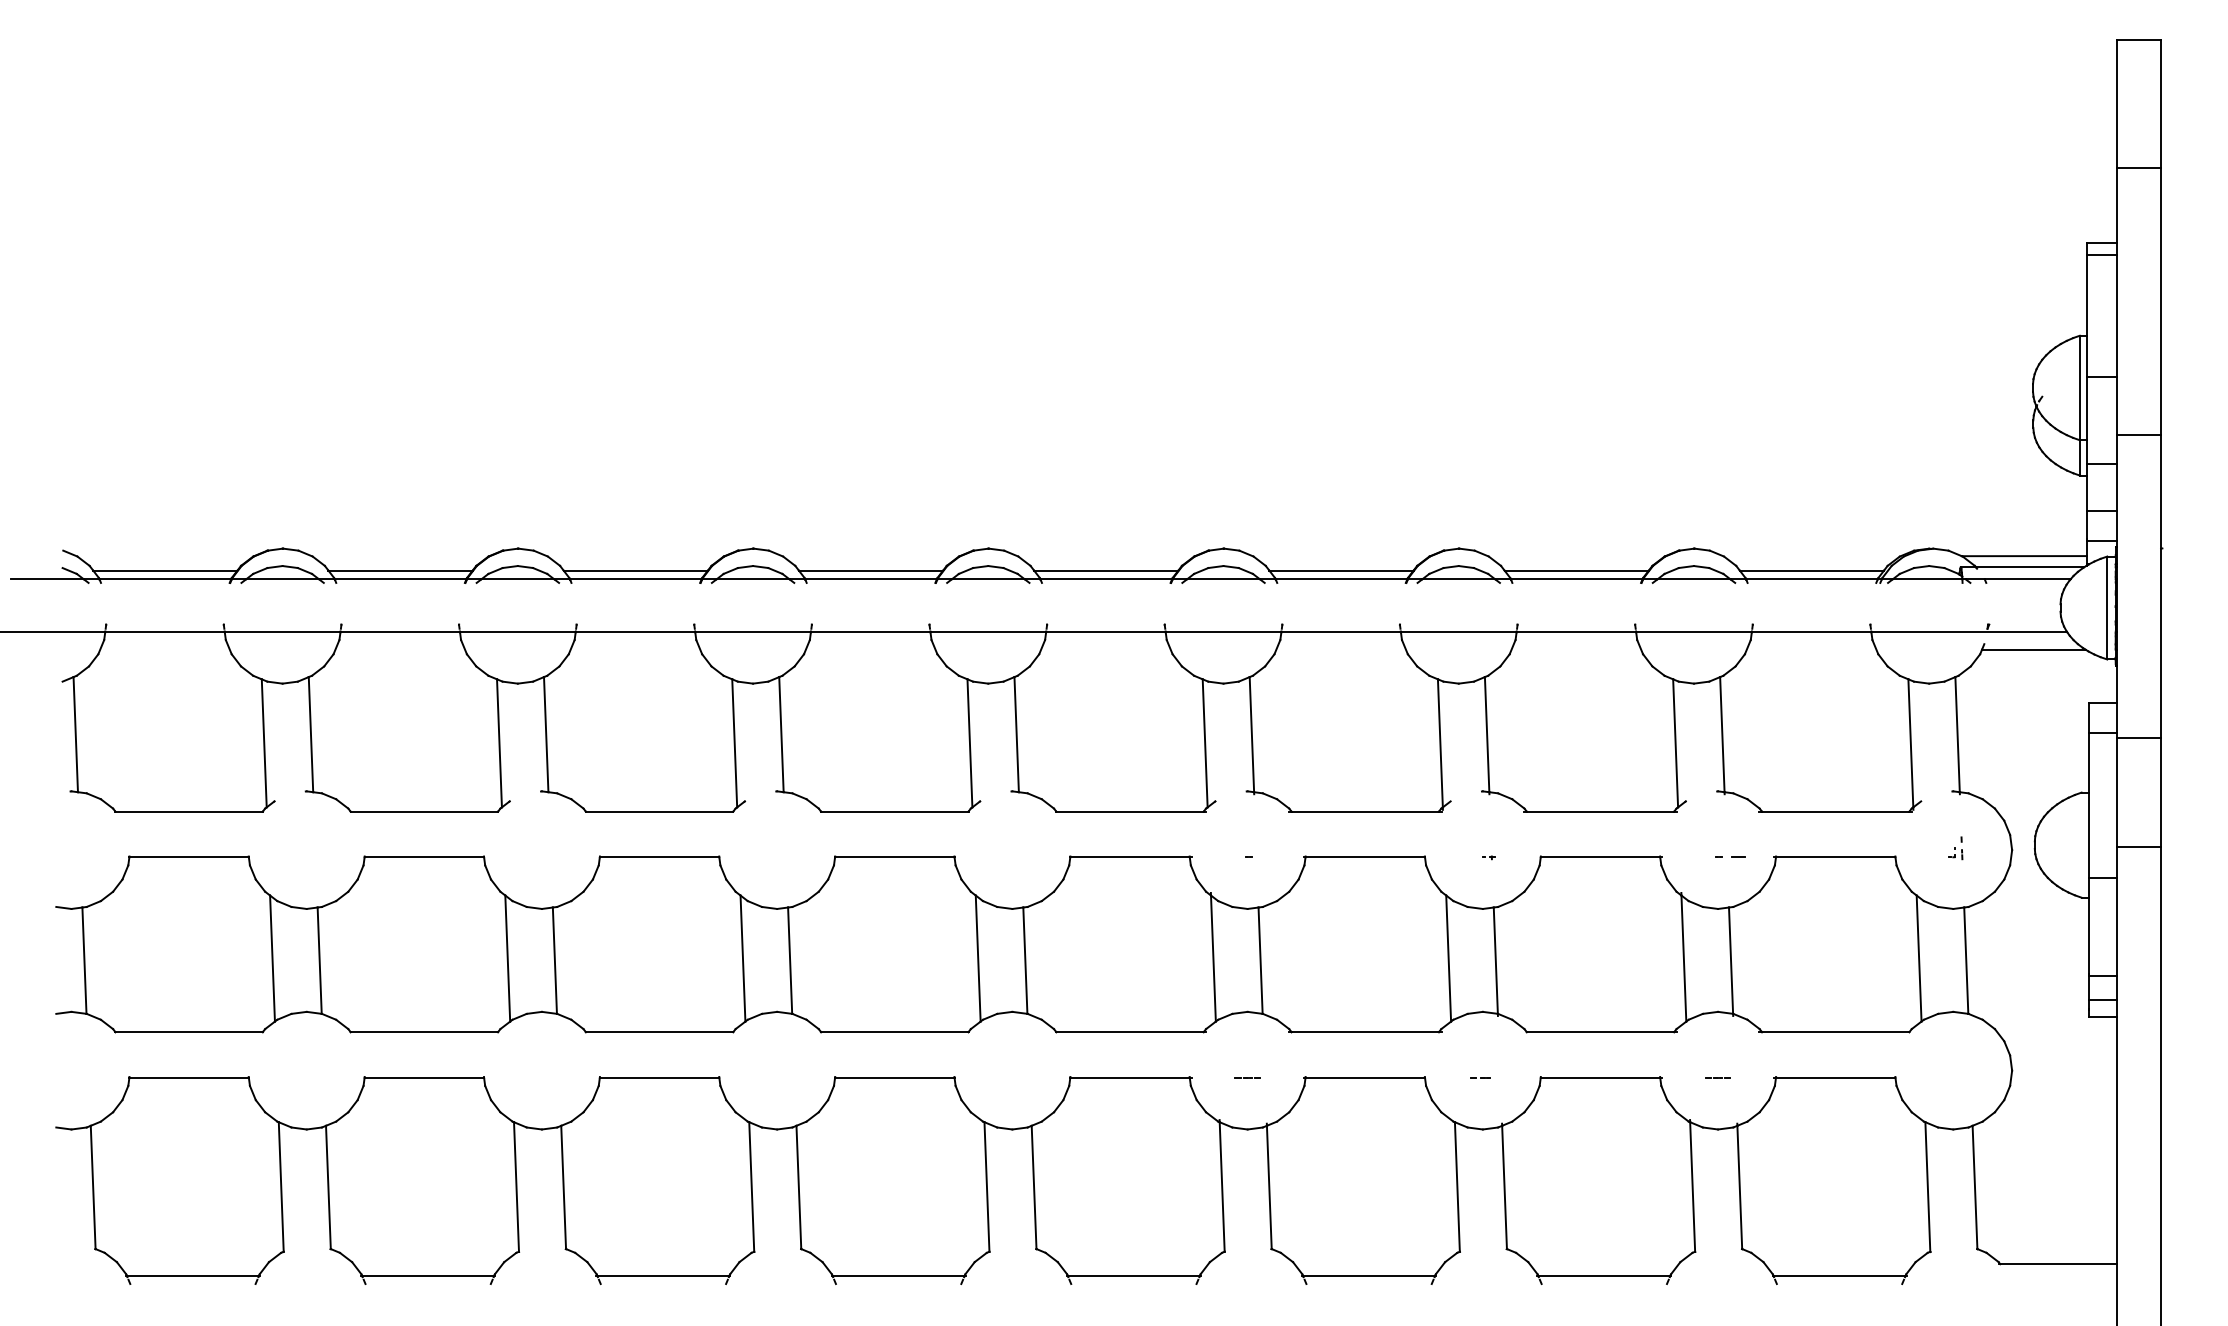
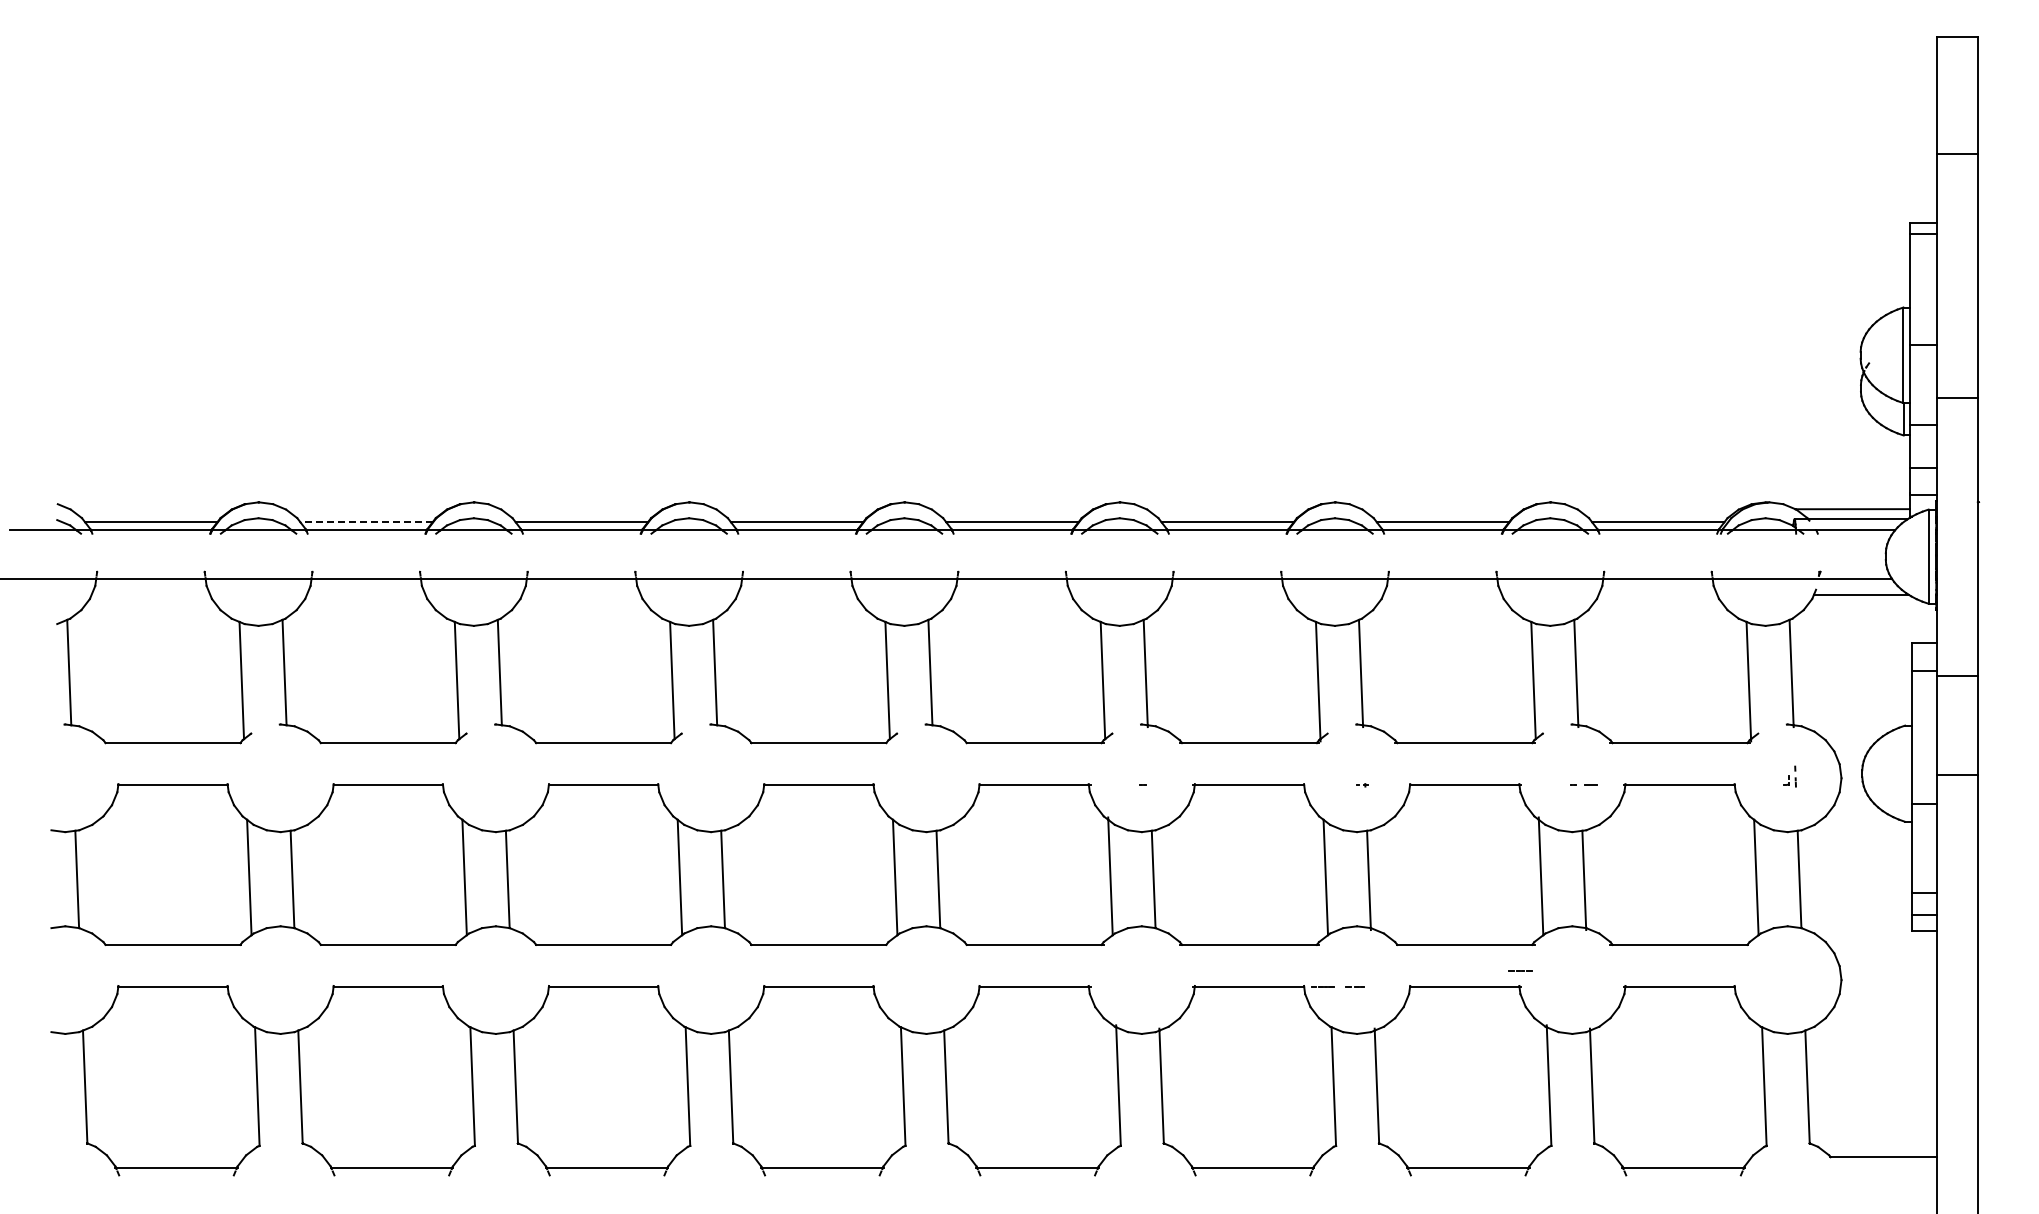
line: (400, 570) -> (366, 522), solid -> dashed
line: (1247, 1077) -> (1322, 986), moved
line: (1718, 1077) -> (1520, 970), moved

